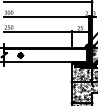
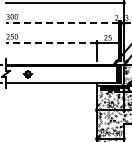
line: (46, 17) -> (62, 23), solid -> dashed
line: (37, 32) -> (50, 43), solid -> dashed

